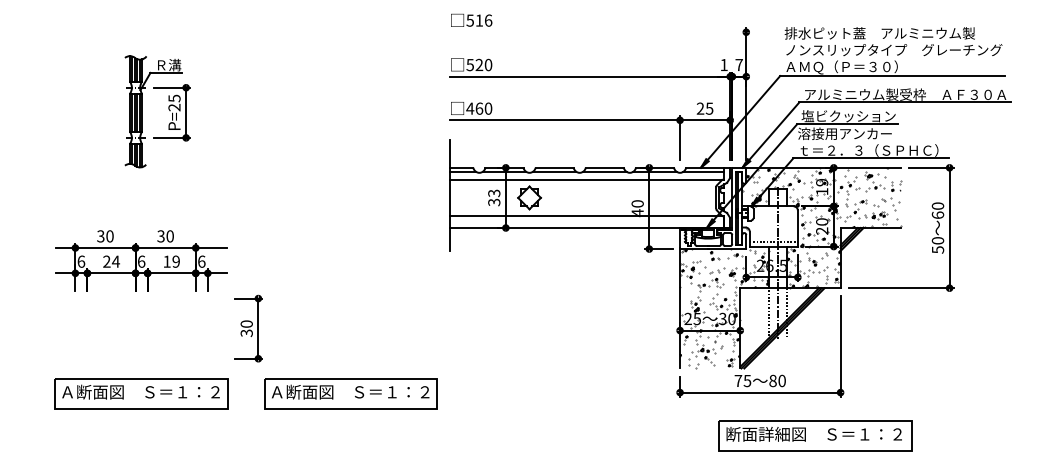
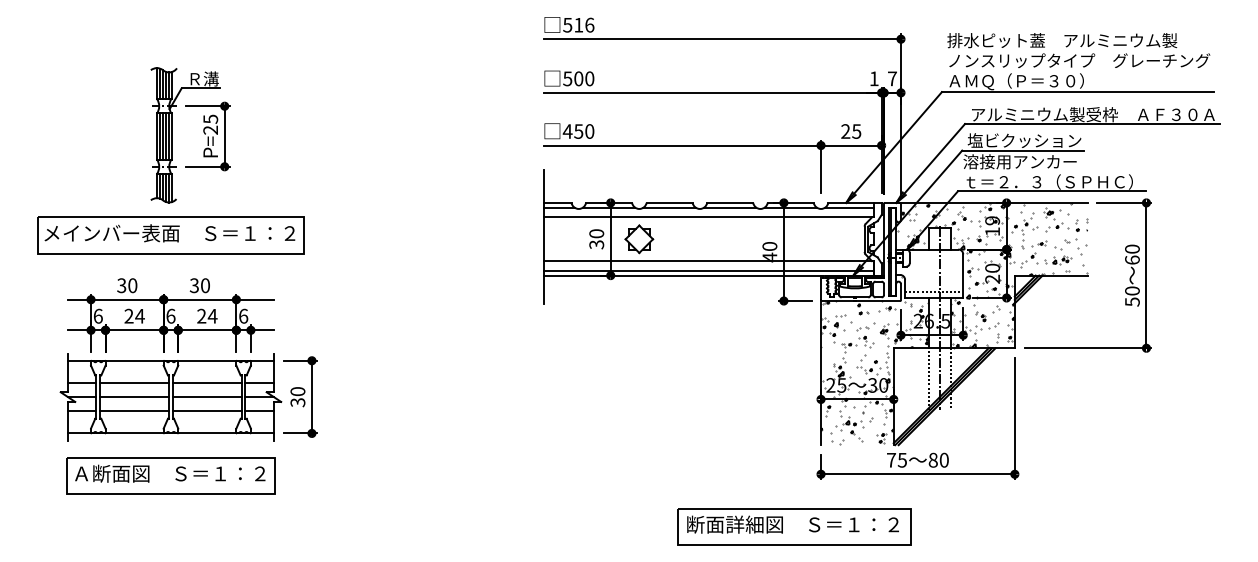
line: (597, 32) -> (721, 39), added
text: (479, 64) -> (578, 78), 520 -> 500
text: (479, 108) -> (578, 131), 460 -> 450
text: (494, 193) -> (596, 233), 33 -> 30
part: (141, 194) -> (170, 235), added
line: (586, 223) -> (708, 270), added
text: (171, 261) -> (207, 315), 19 -> 24
part: (141, 328) -> (170, 397), added
part: (350, 393) -> (423, 475), removed
part: (815, 435) -> (794, 526), moved

